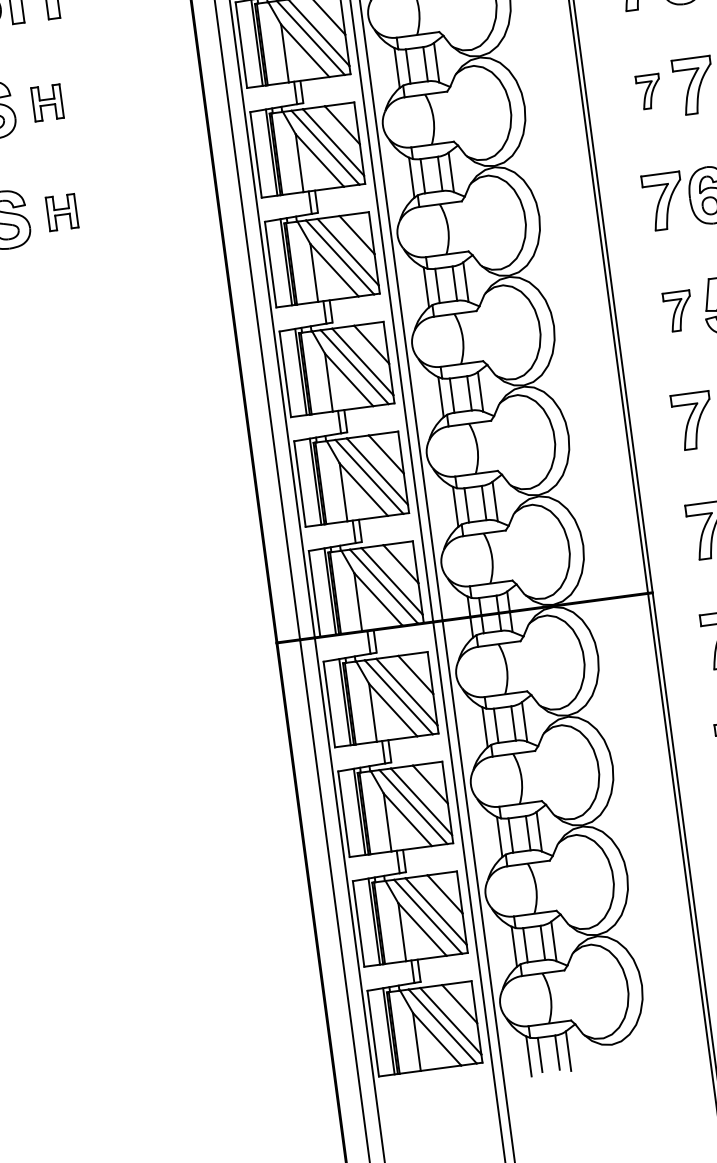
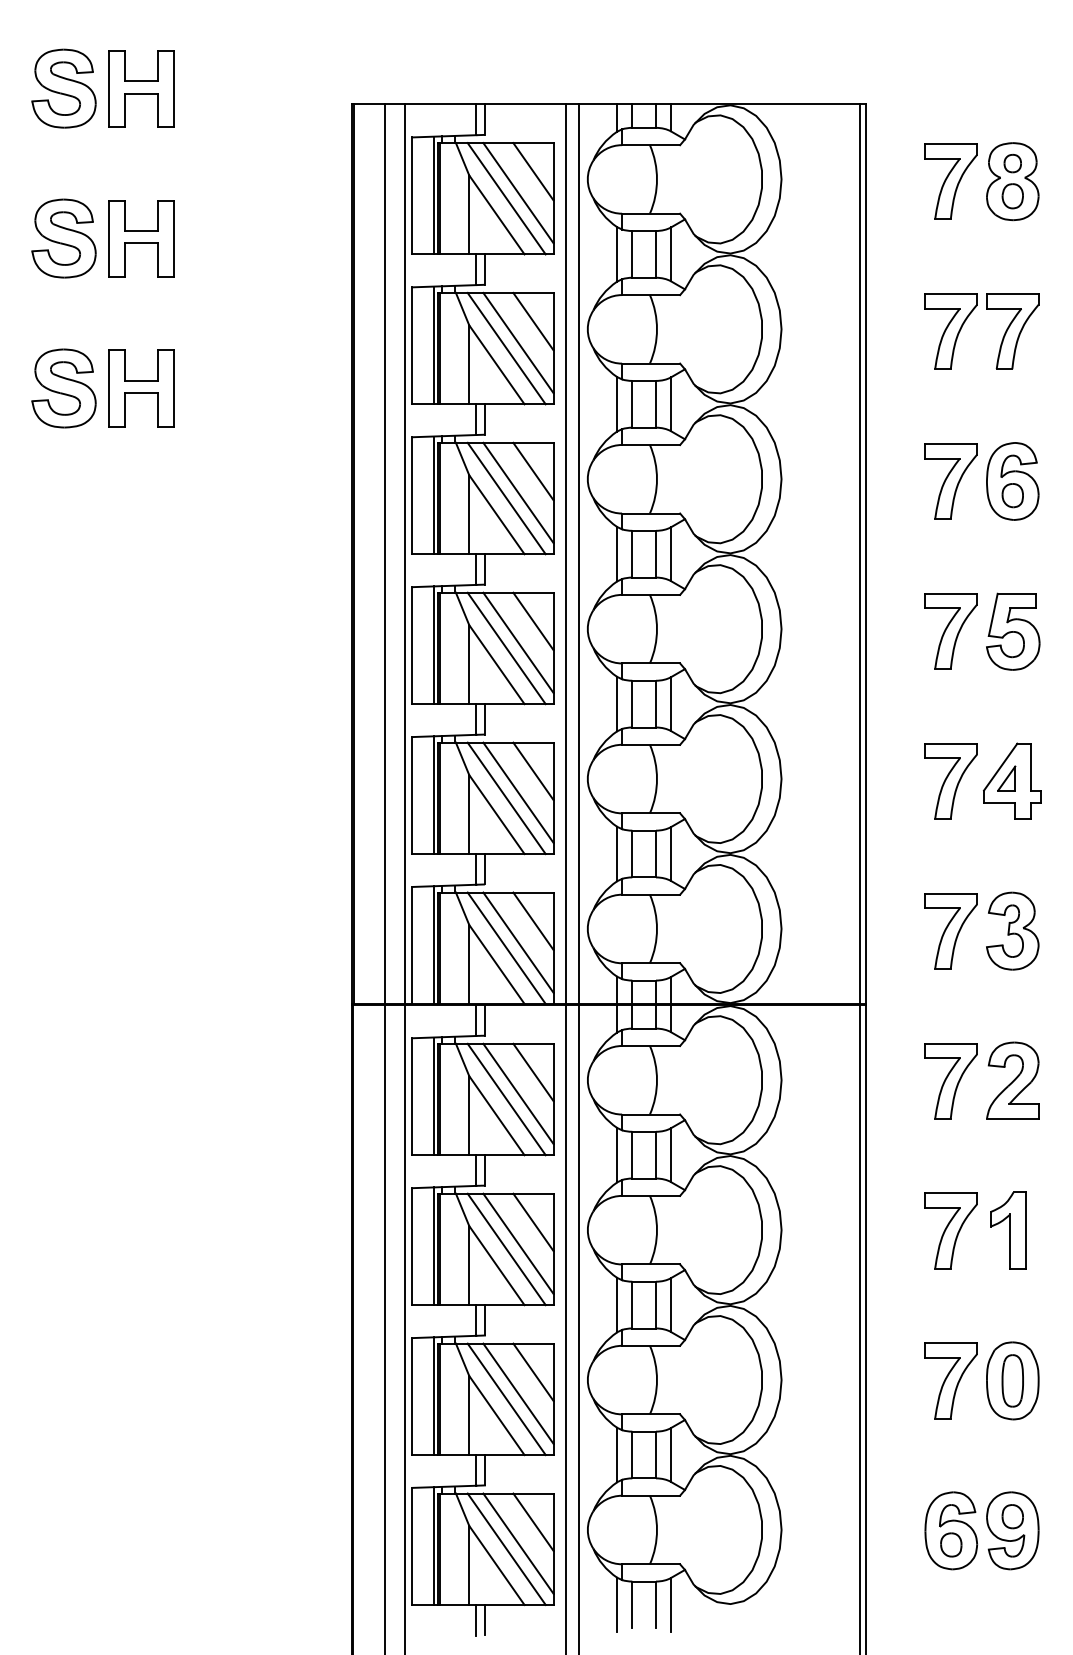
part: (648, 91) -> (950, 331), size x1.67
part: (47, 102) -> (141, 238), size x1.67
part: (62, 212) -> (141, 388), size x1.67
part: (677, 311) -> (950, 631), size x1.43
line: (434, 1079) -> (485, 1619), added
line: (427, 1080) -> (476, 1619), added

